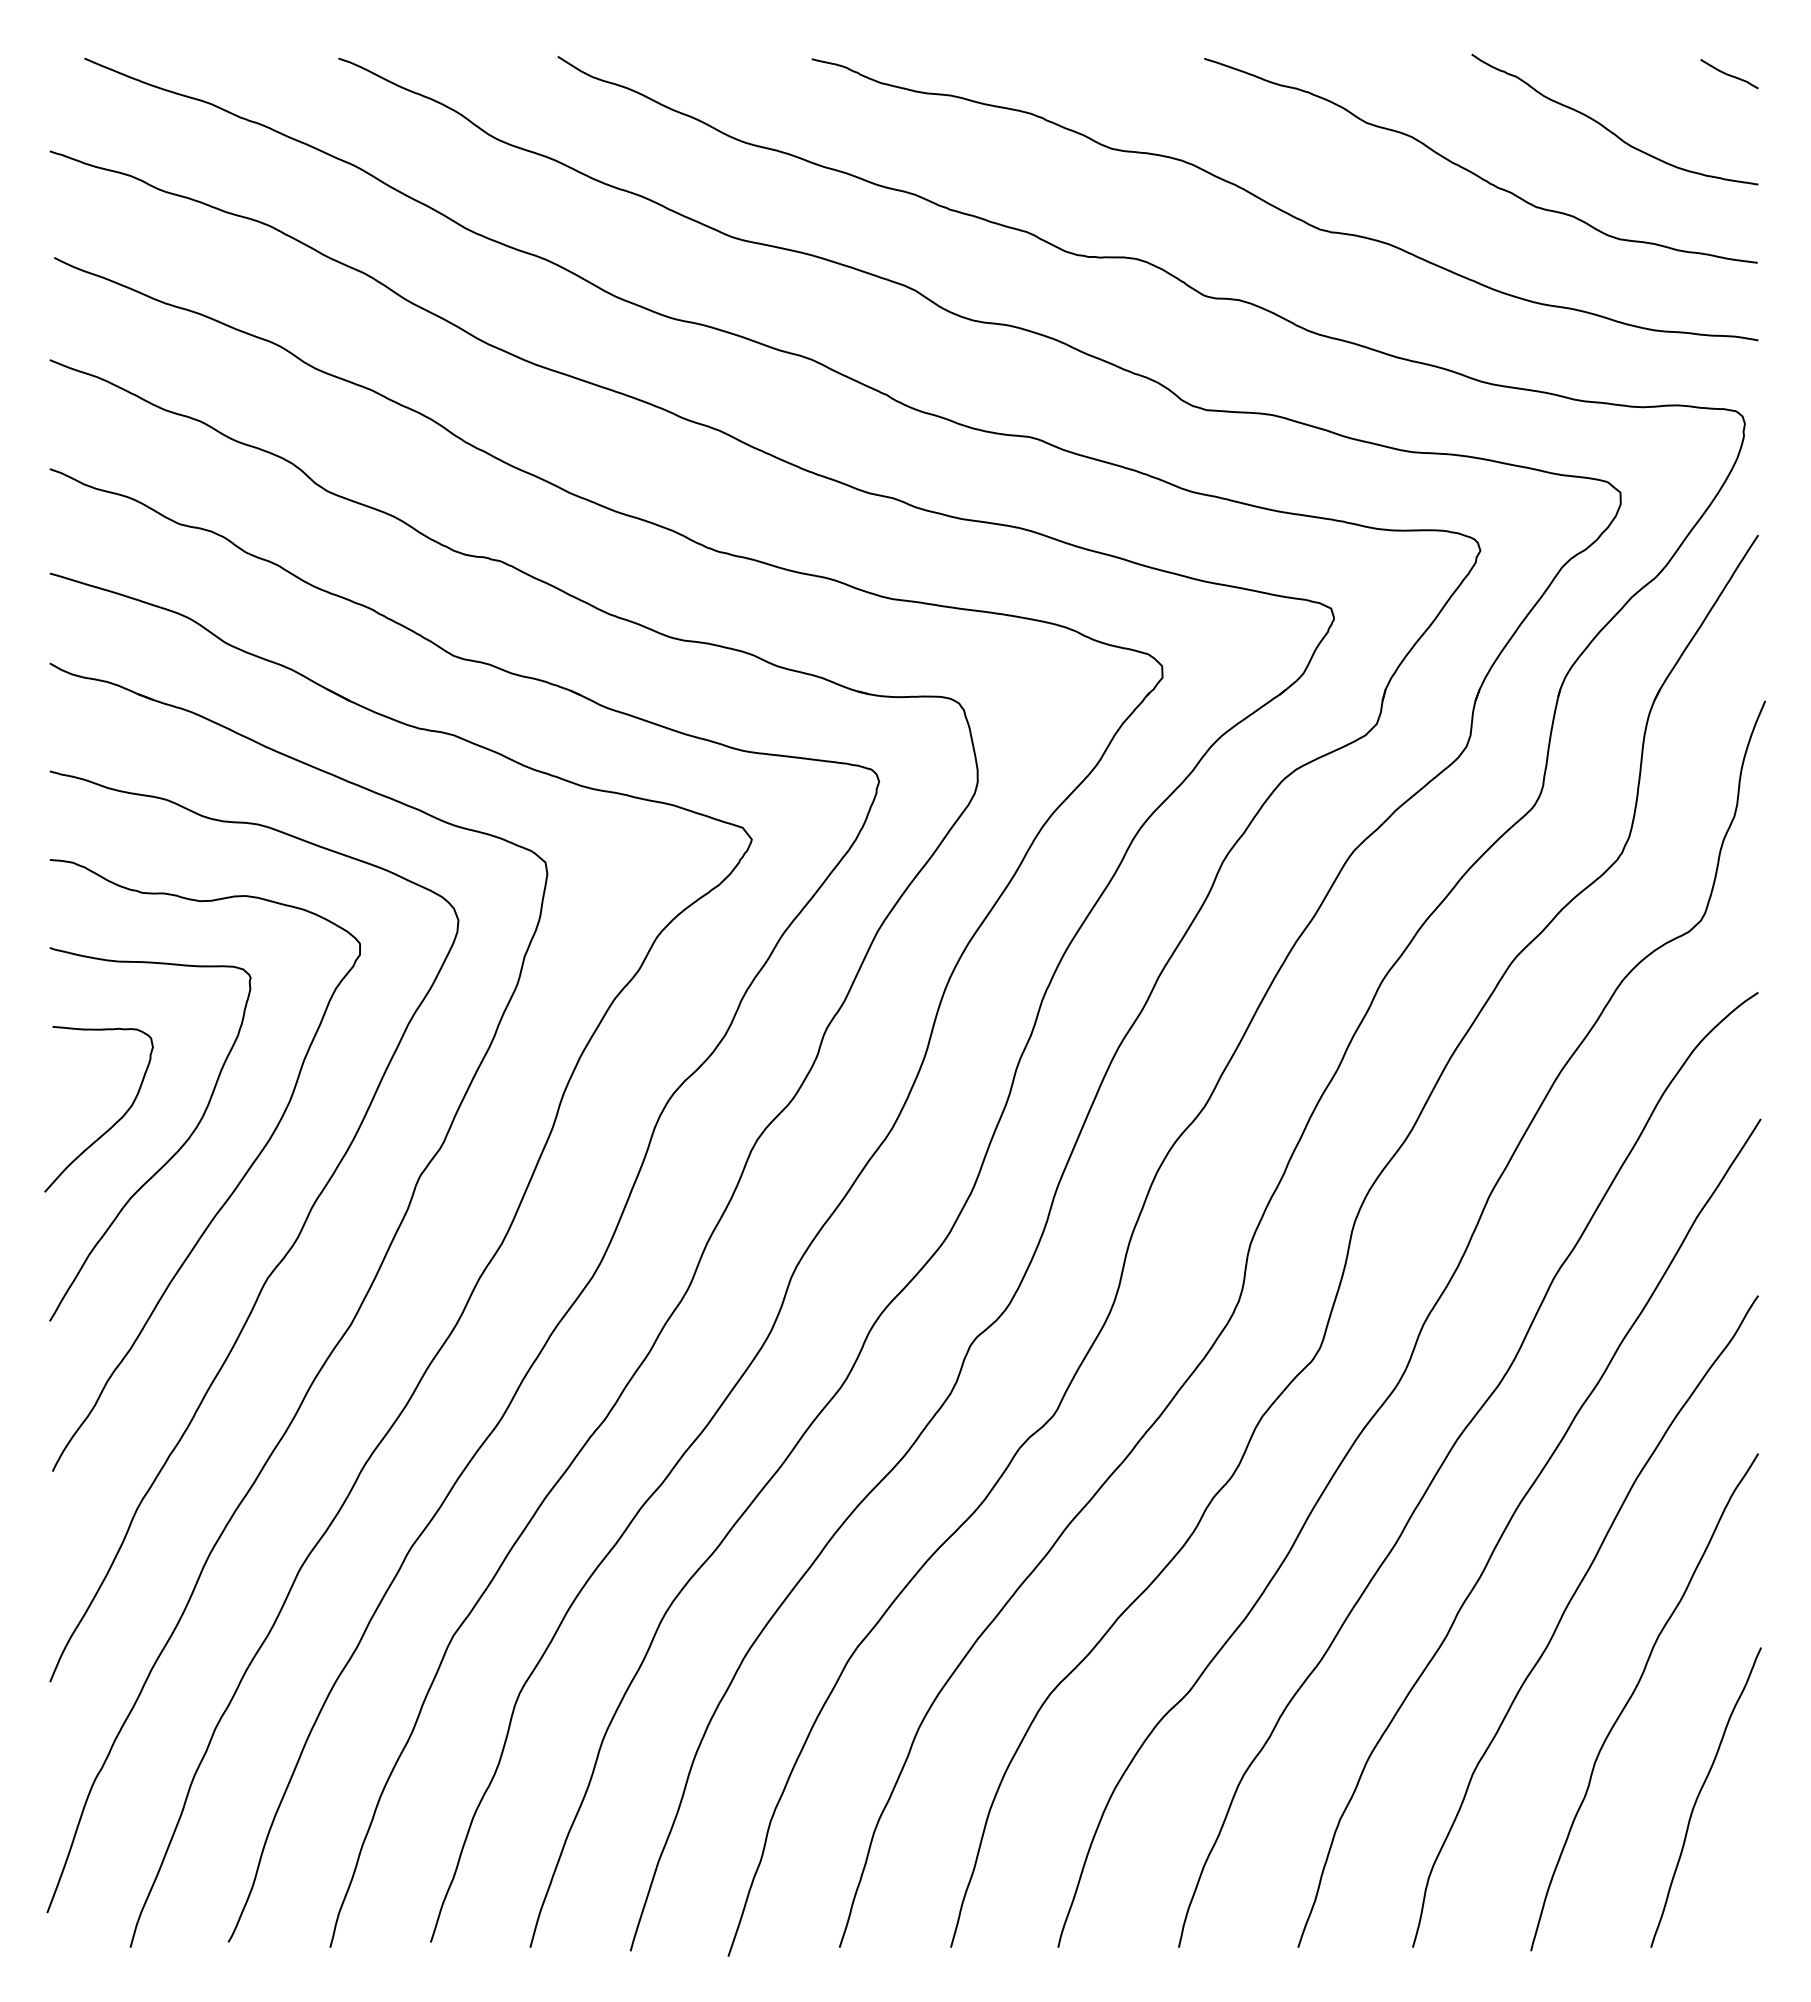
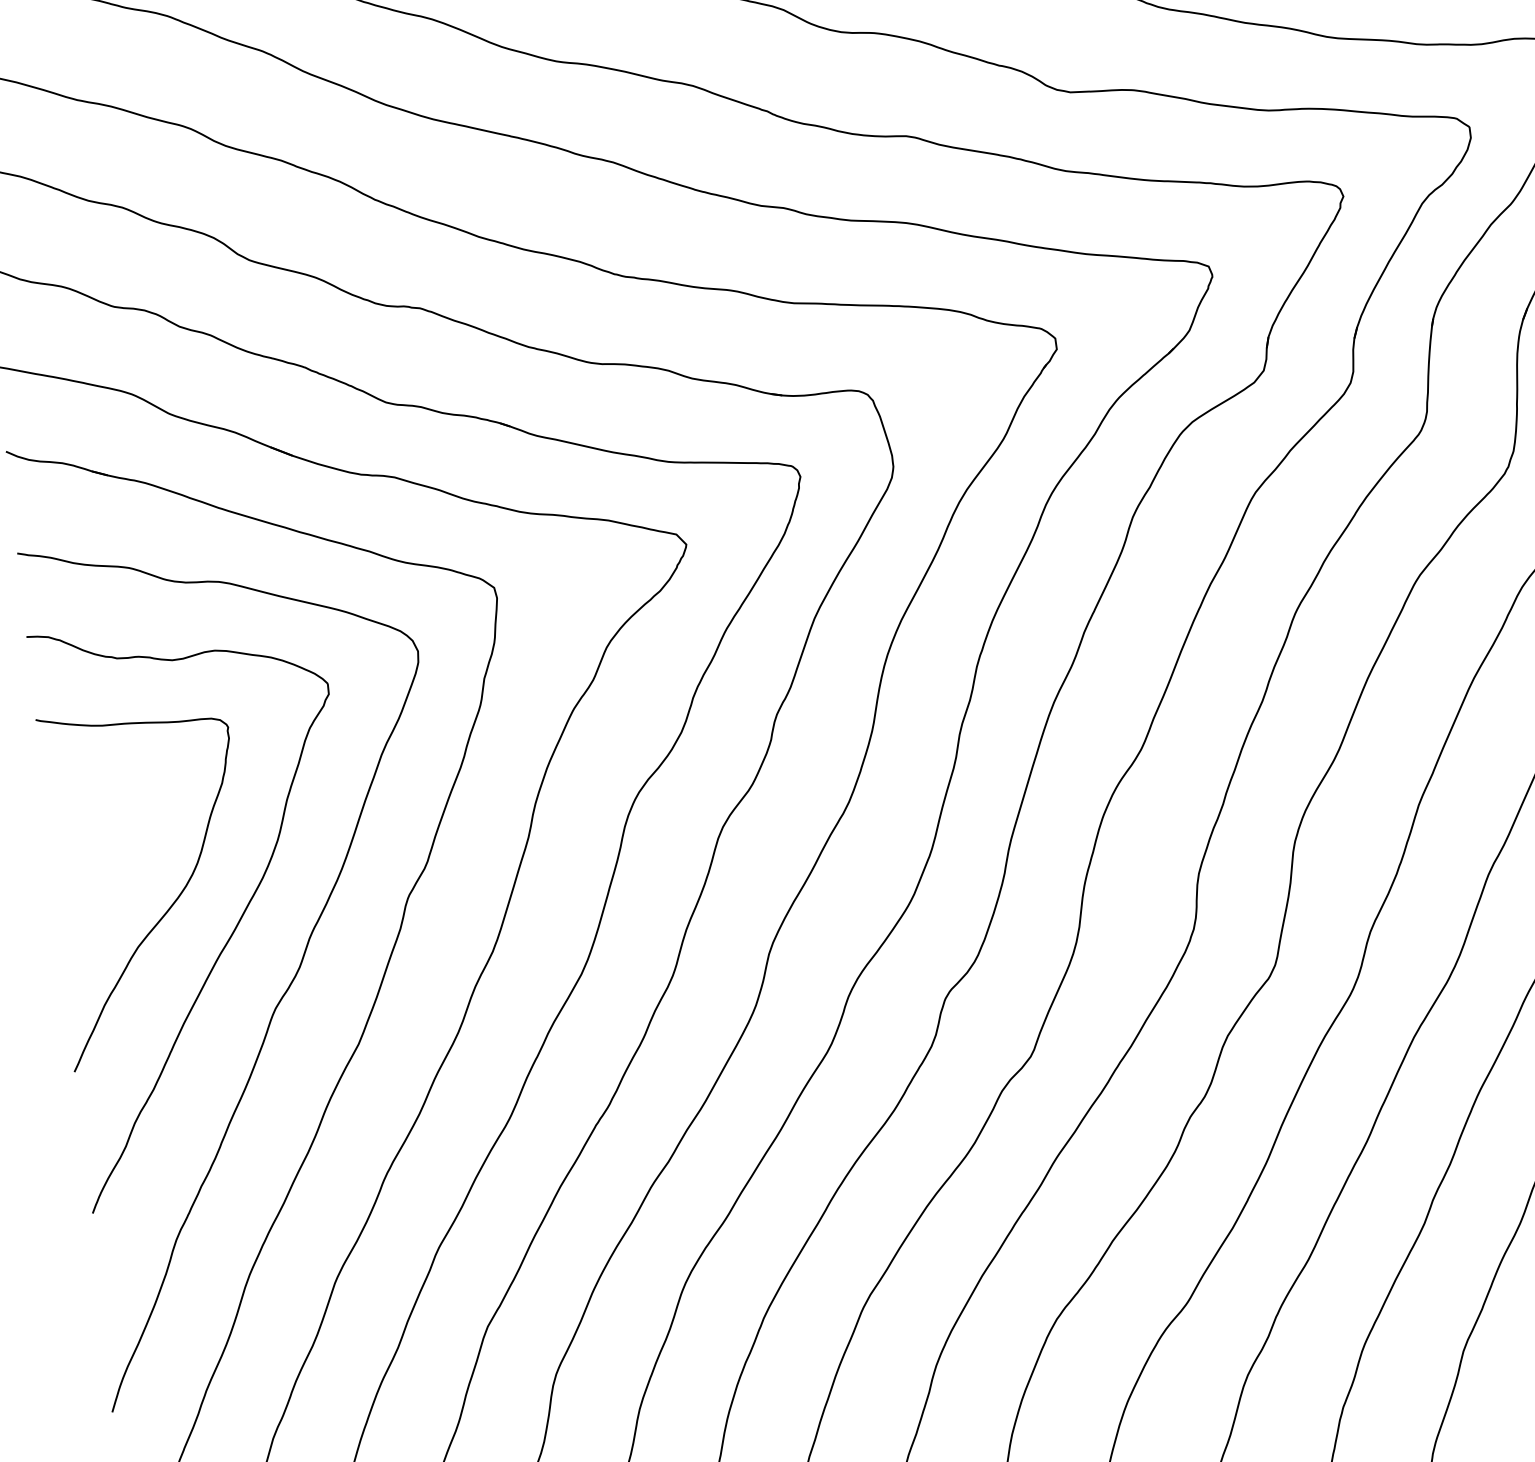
curve: (113, 1124) -> (114, 879), removed

